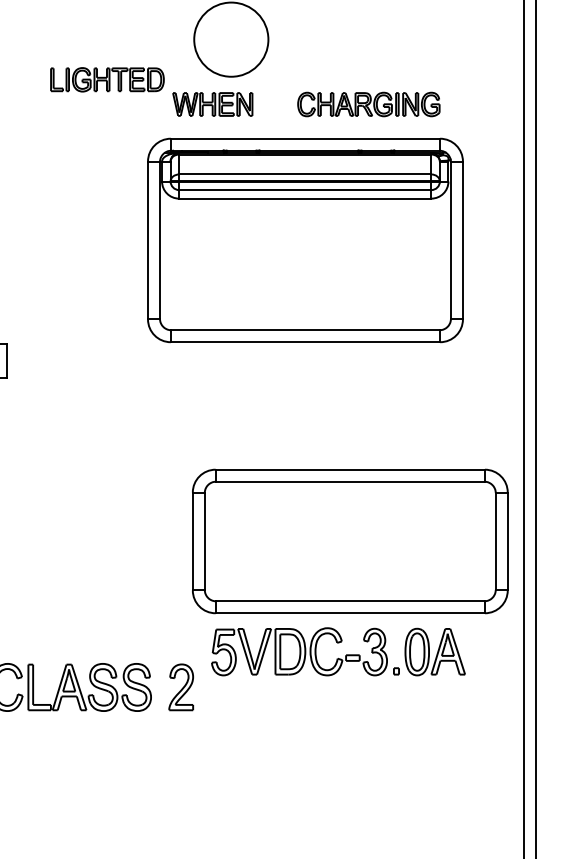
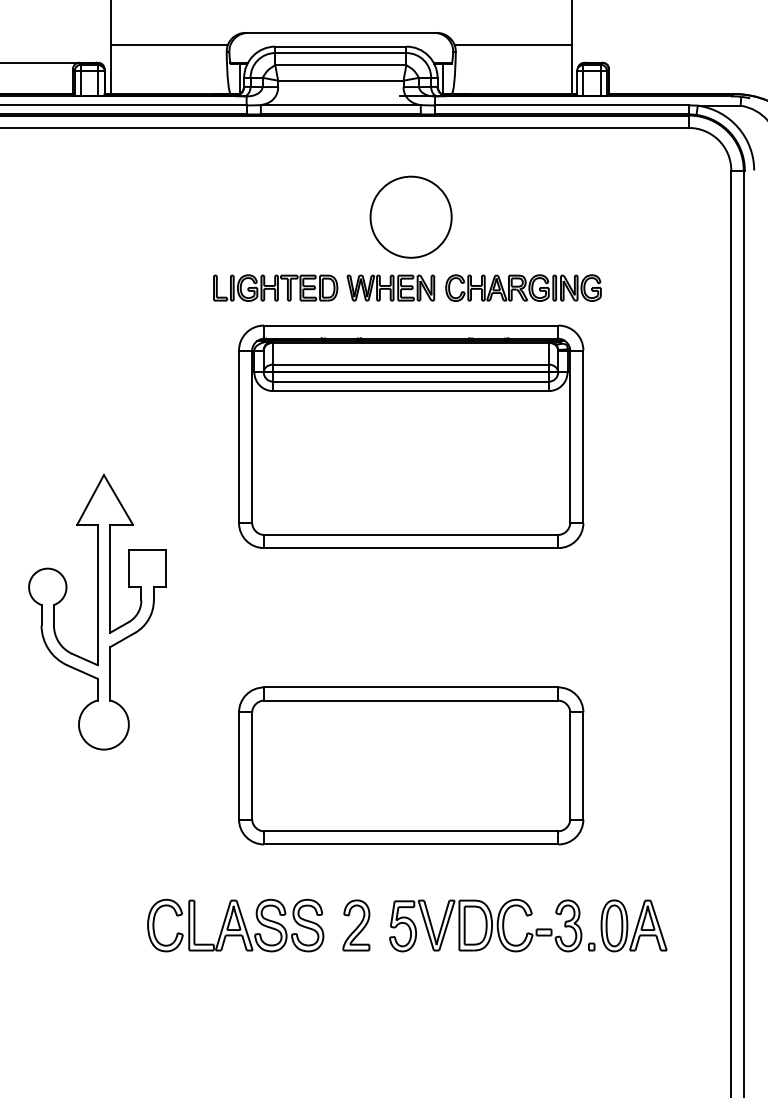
part: (107, 79) -> (275, 287), moved
part: (368, 103) -> (523, 287), moved
part: (305, 240) -> (411, 436), moved
part: (350, 541) -> (411, 765), moved
part: (338, 658) -> (528, 932), moved

